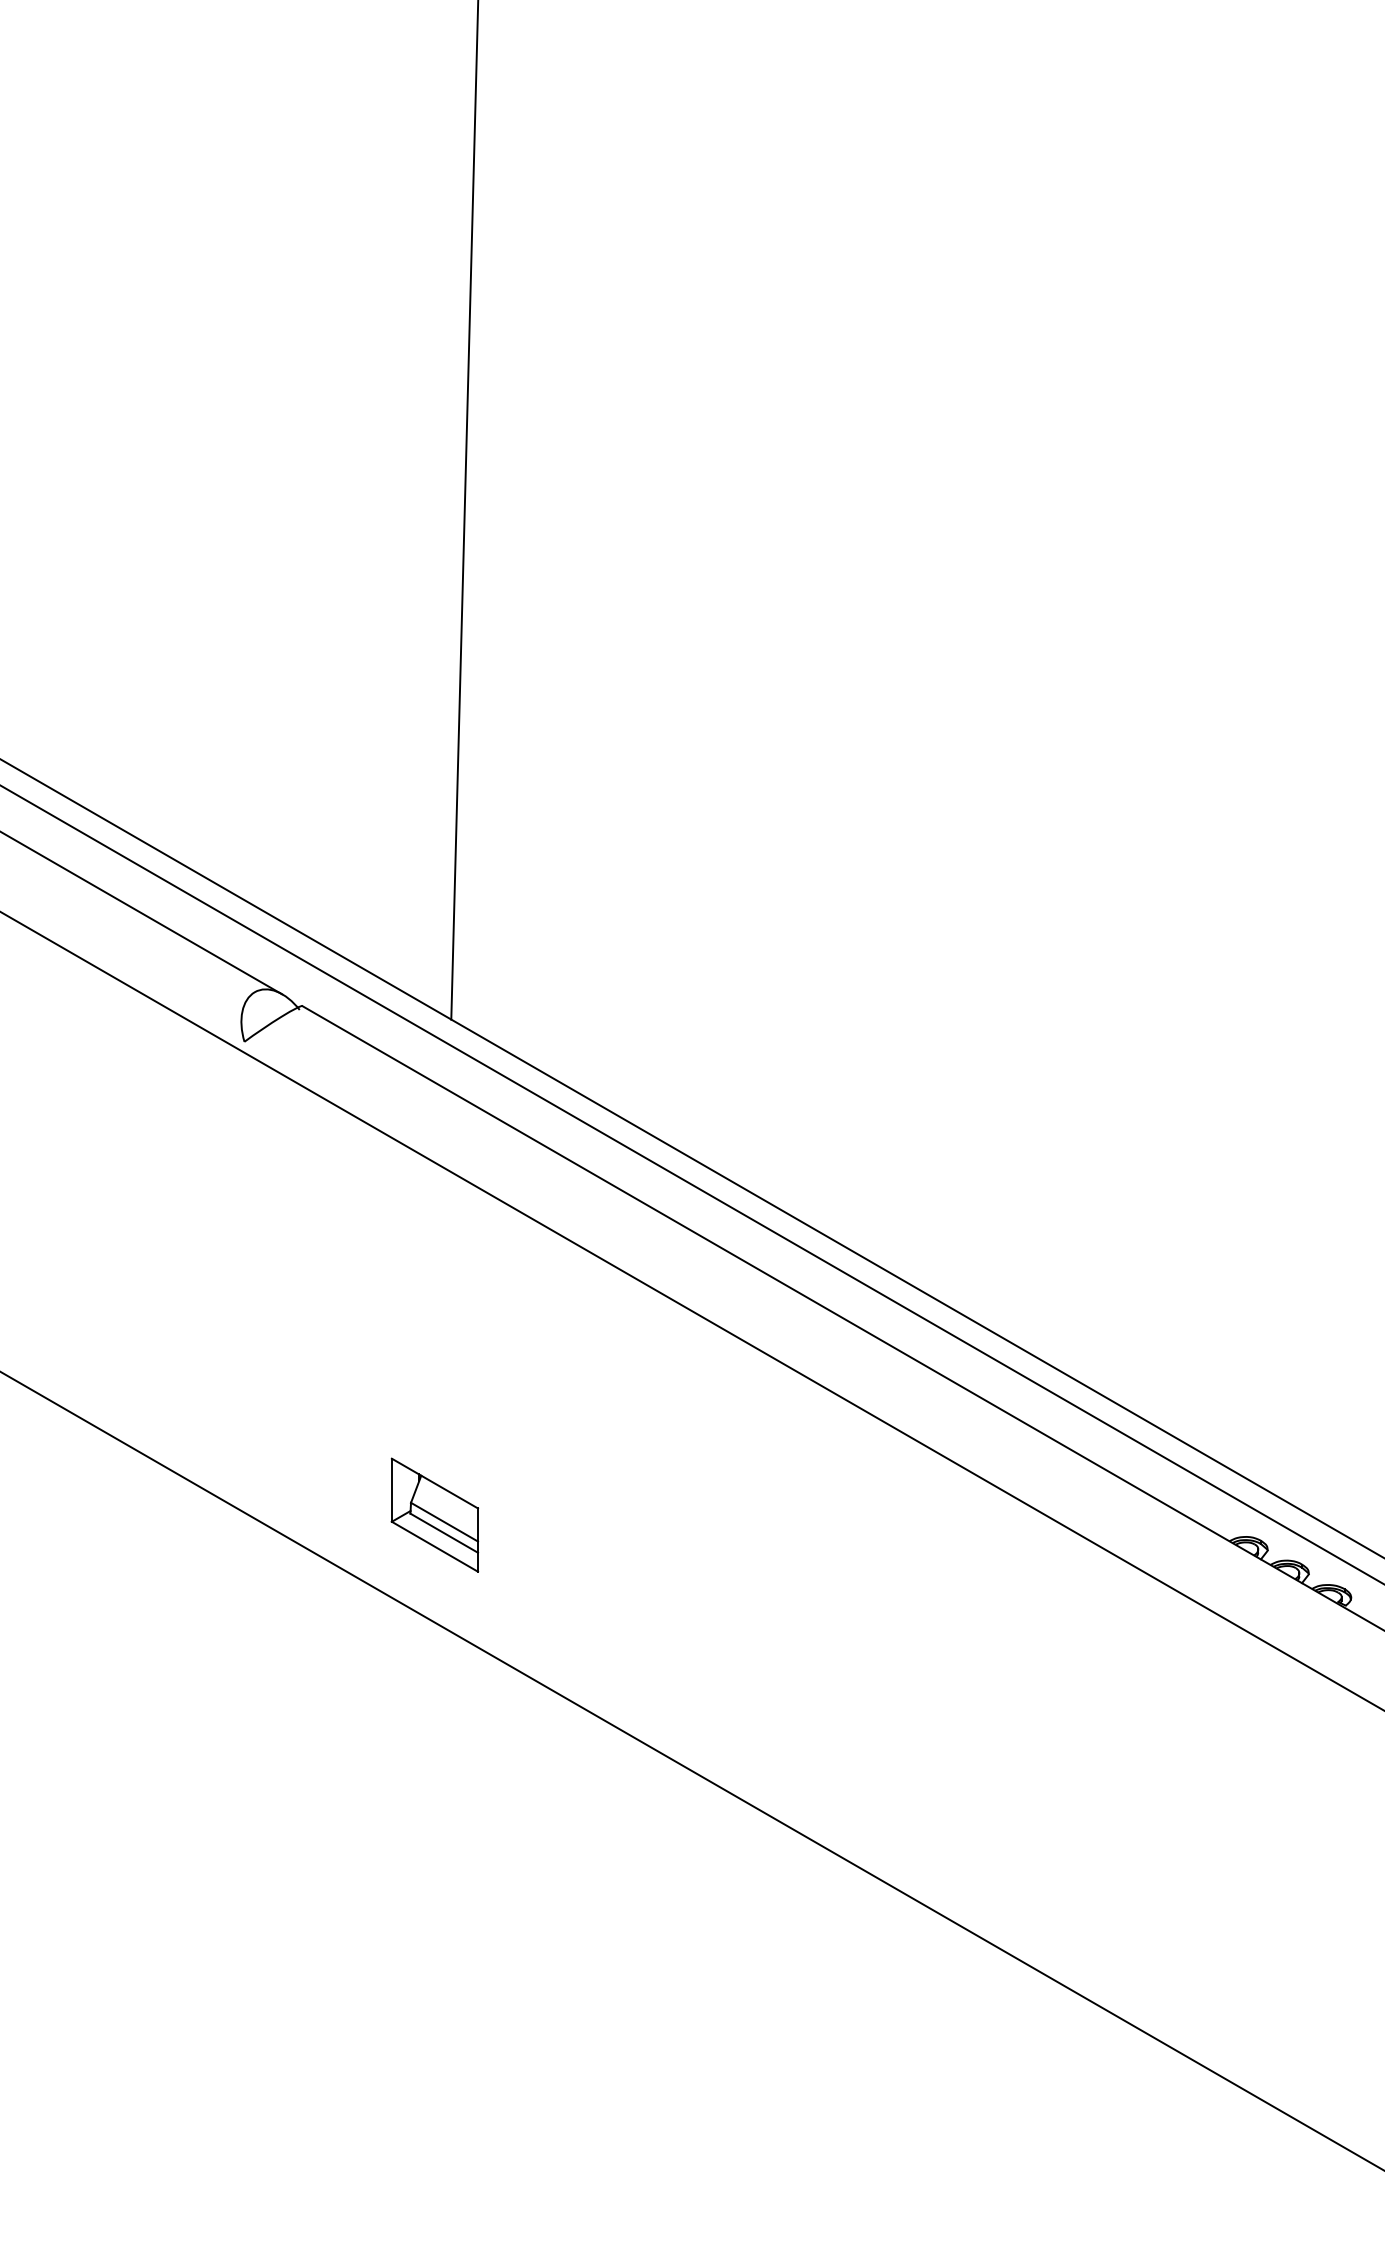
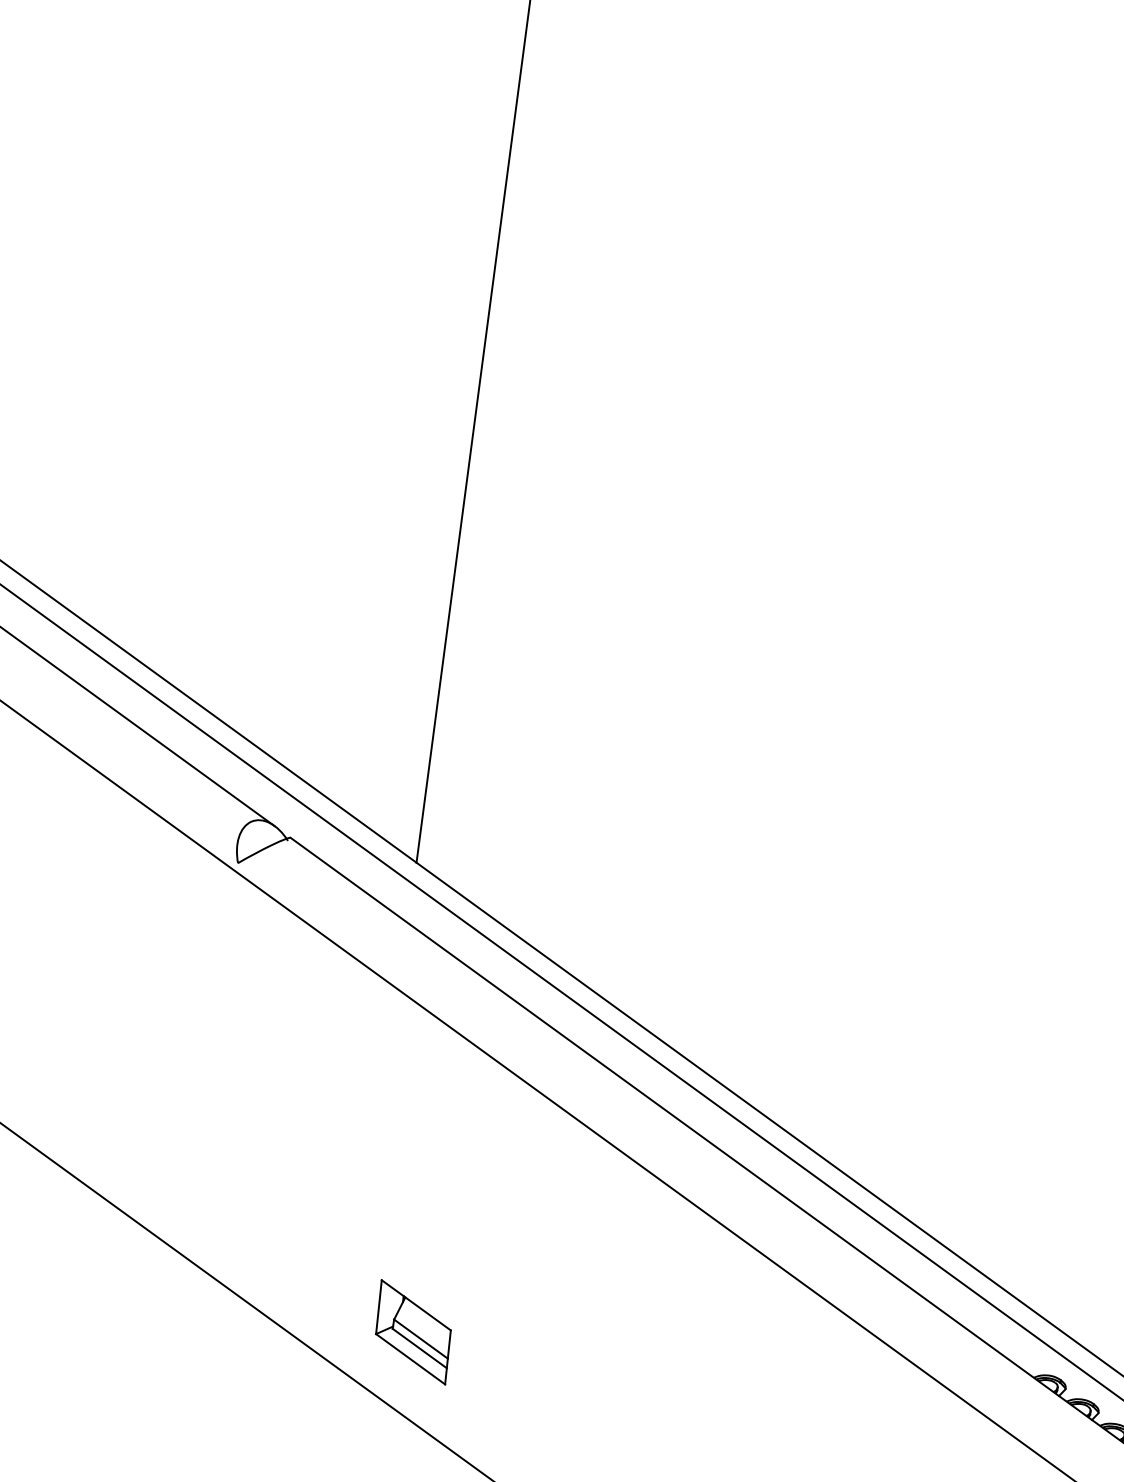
part: (434, 1514) -> (413, 1331), moved

